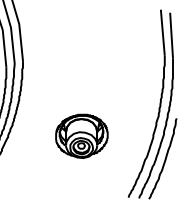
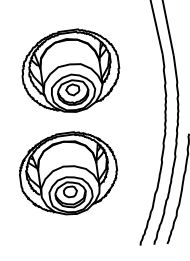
part: (93, 59) -> (70, 71), added
part: (81, 136) -> (68, 174), size x1.43

